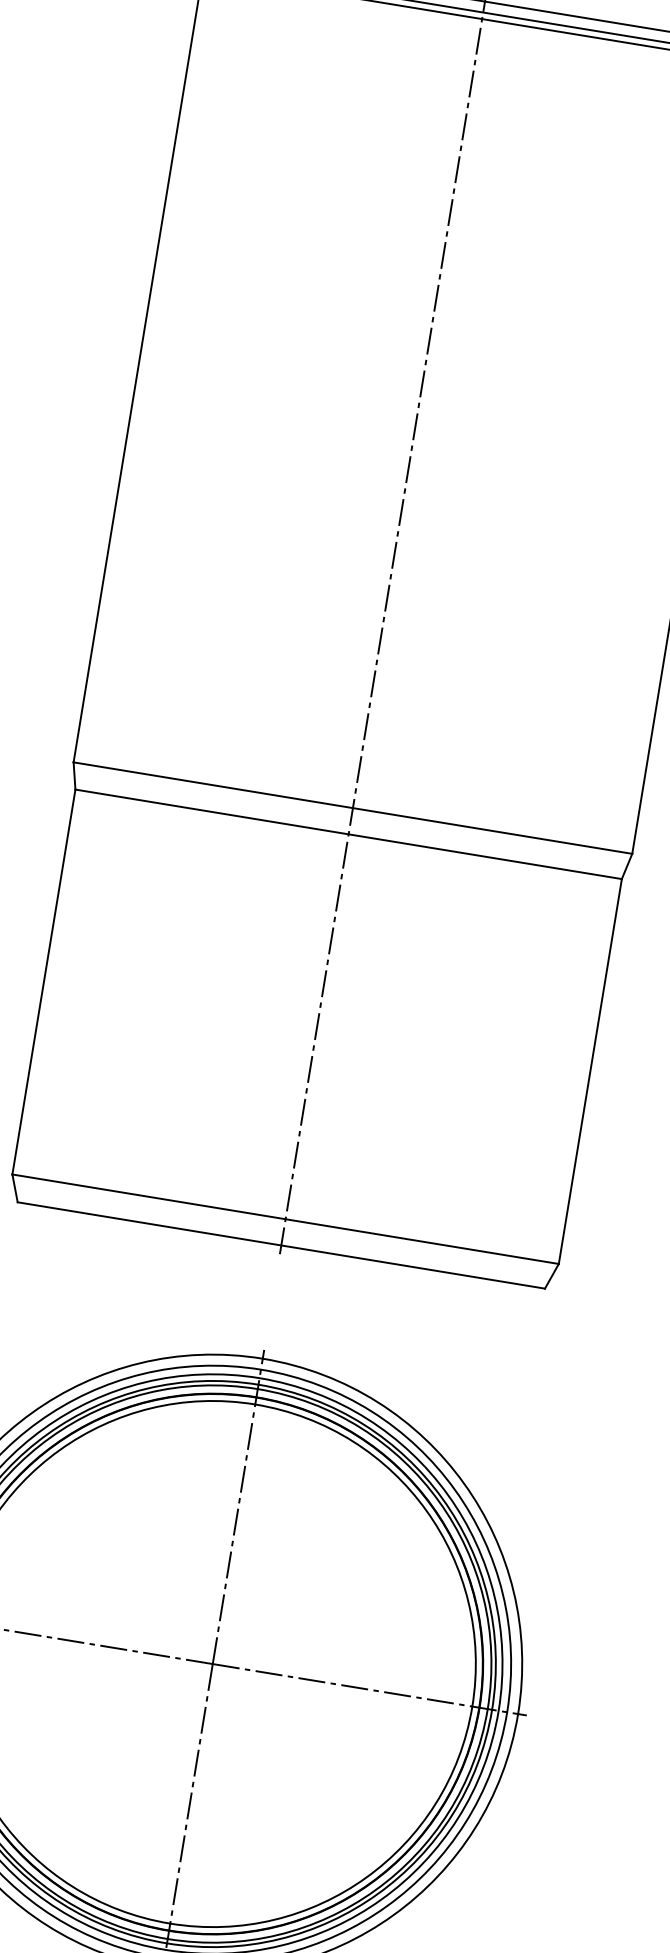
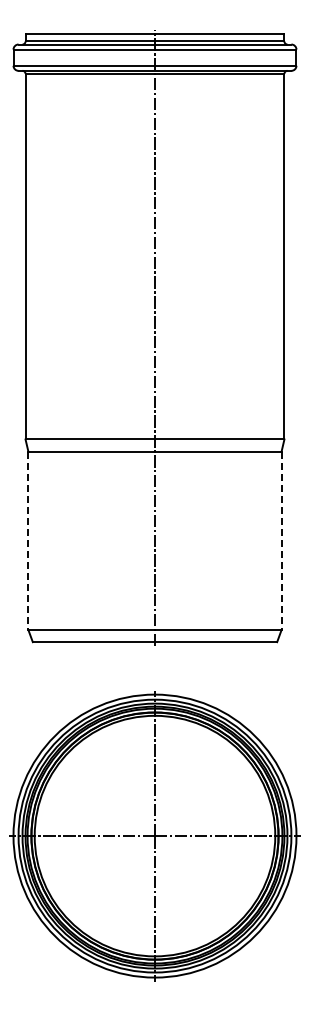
line: (43, 983) -> (28, 541), solid -> dashed
line: (589, 1072) -> (281, 541), solid -> dashed

